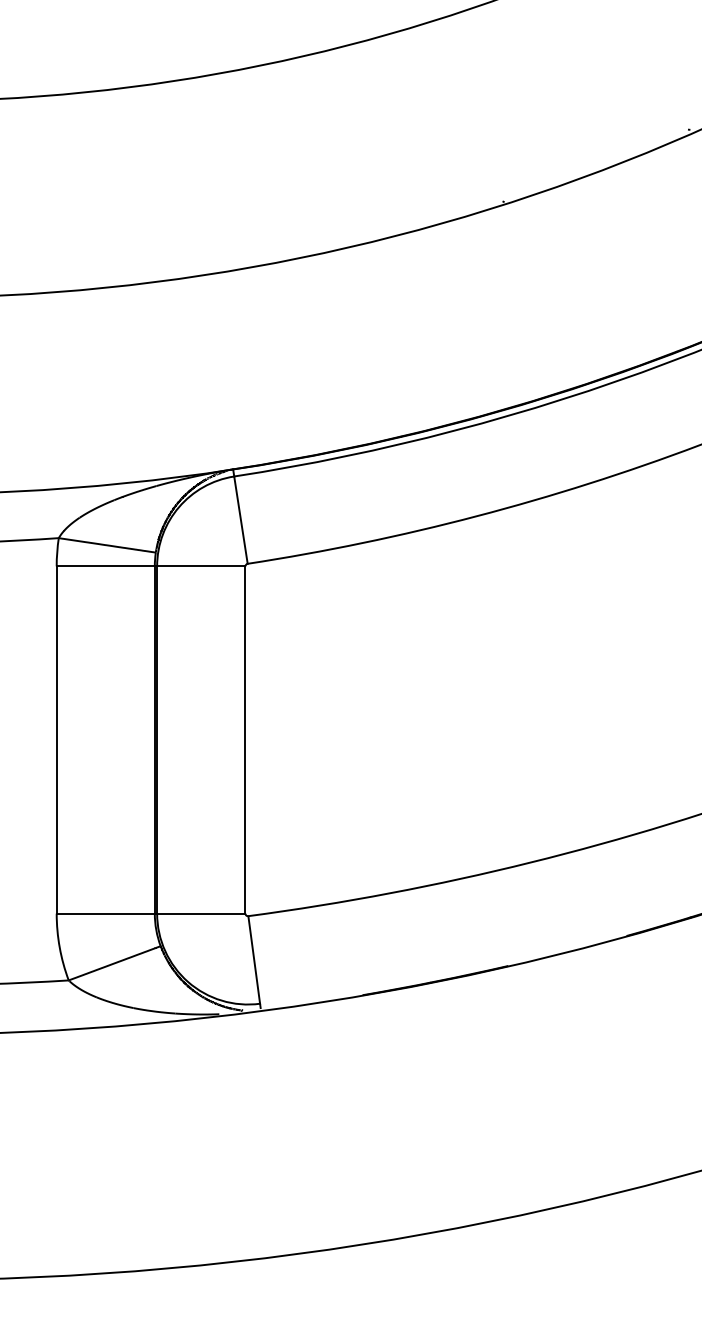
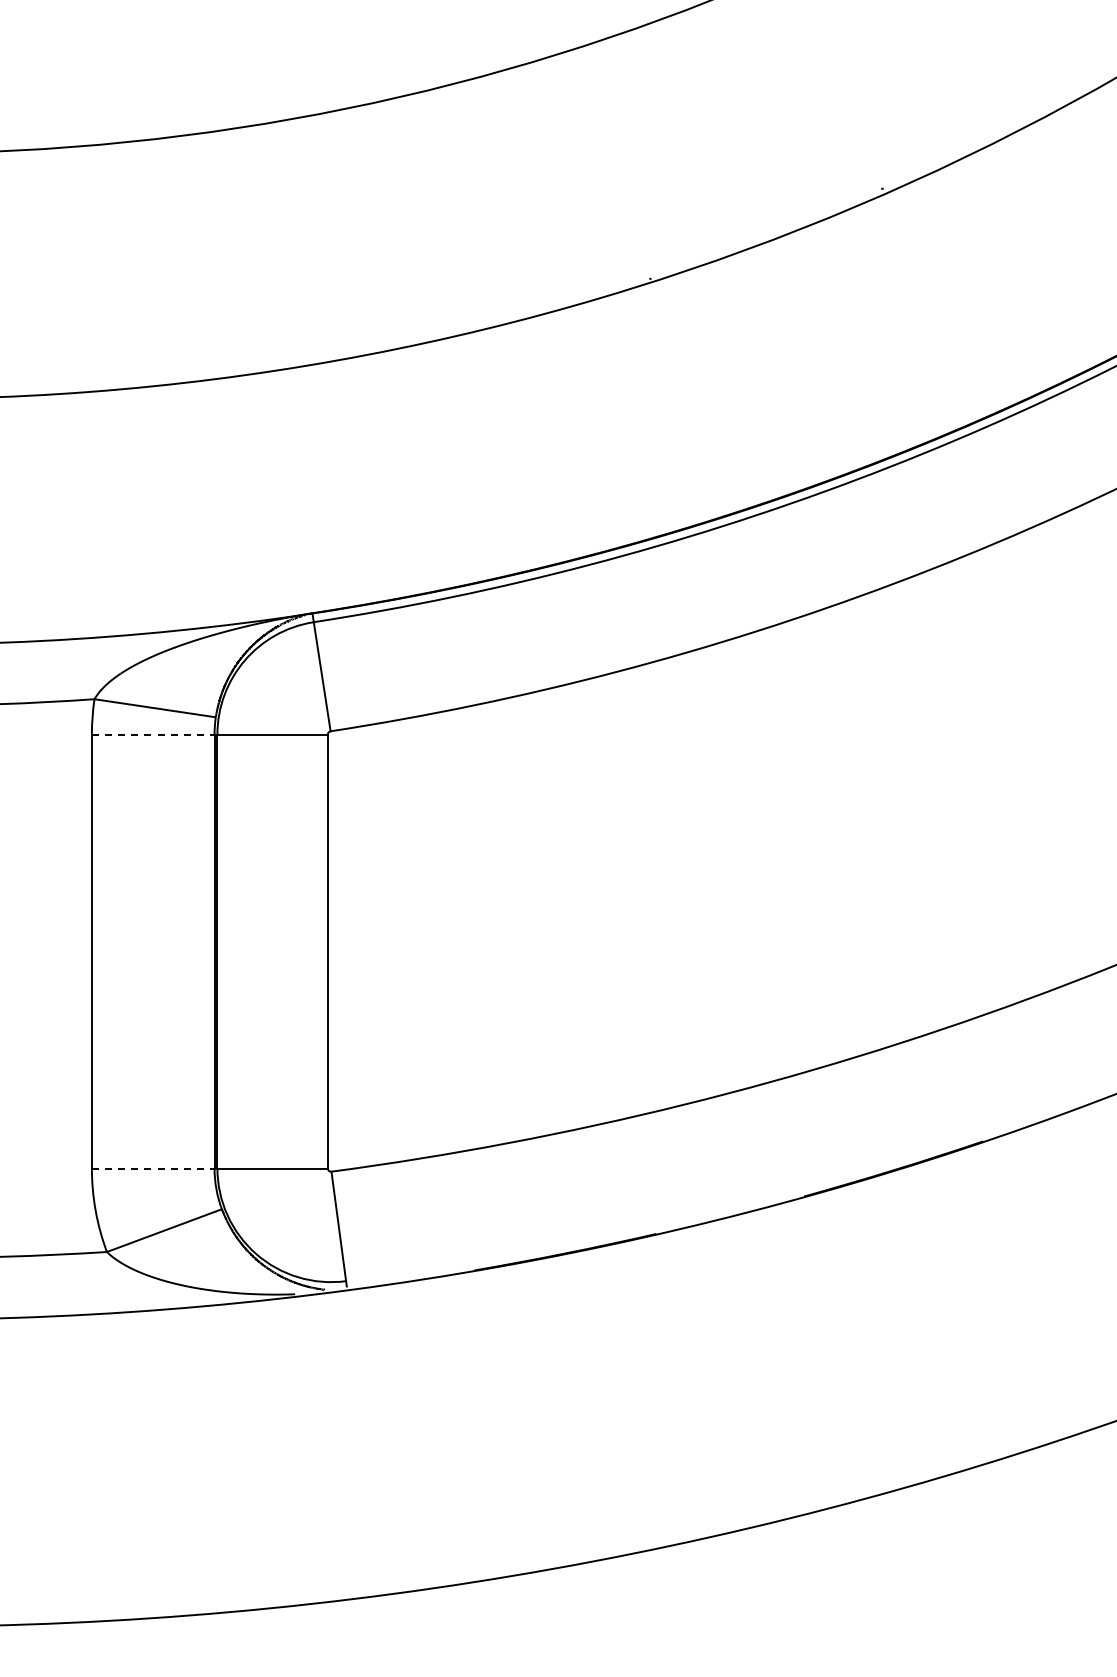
line: (105, 566) -> (153, 734), solid -> dashed
line: (105, 913) -> (153, 1168), solid -> dashed

